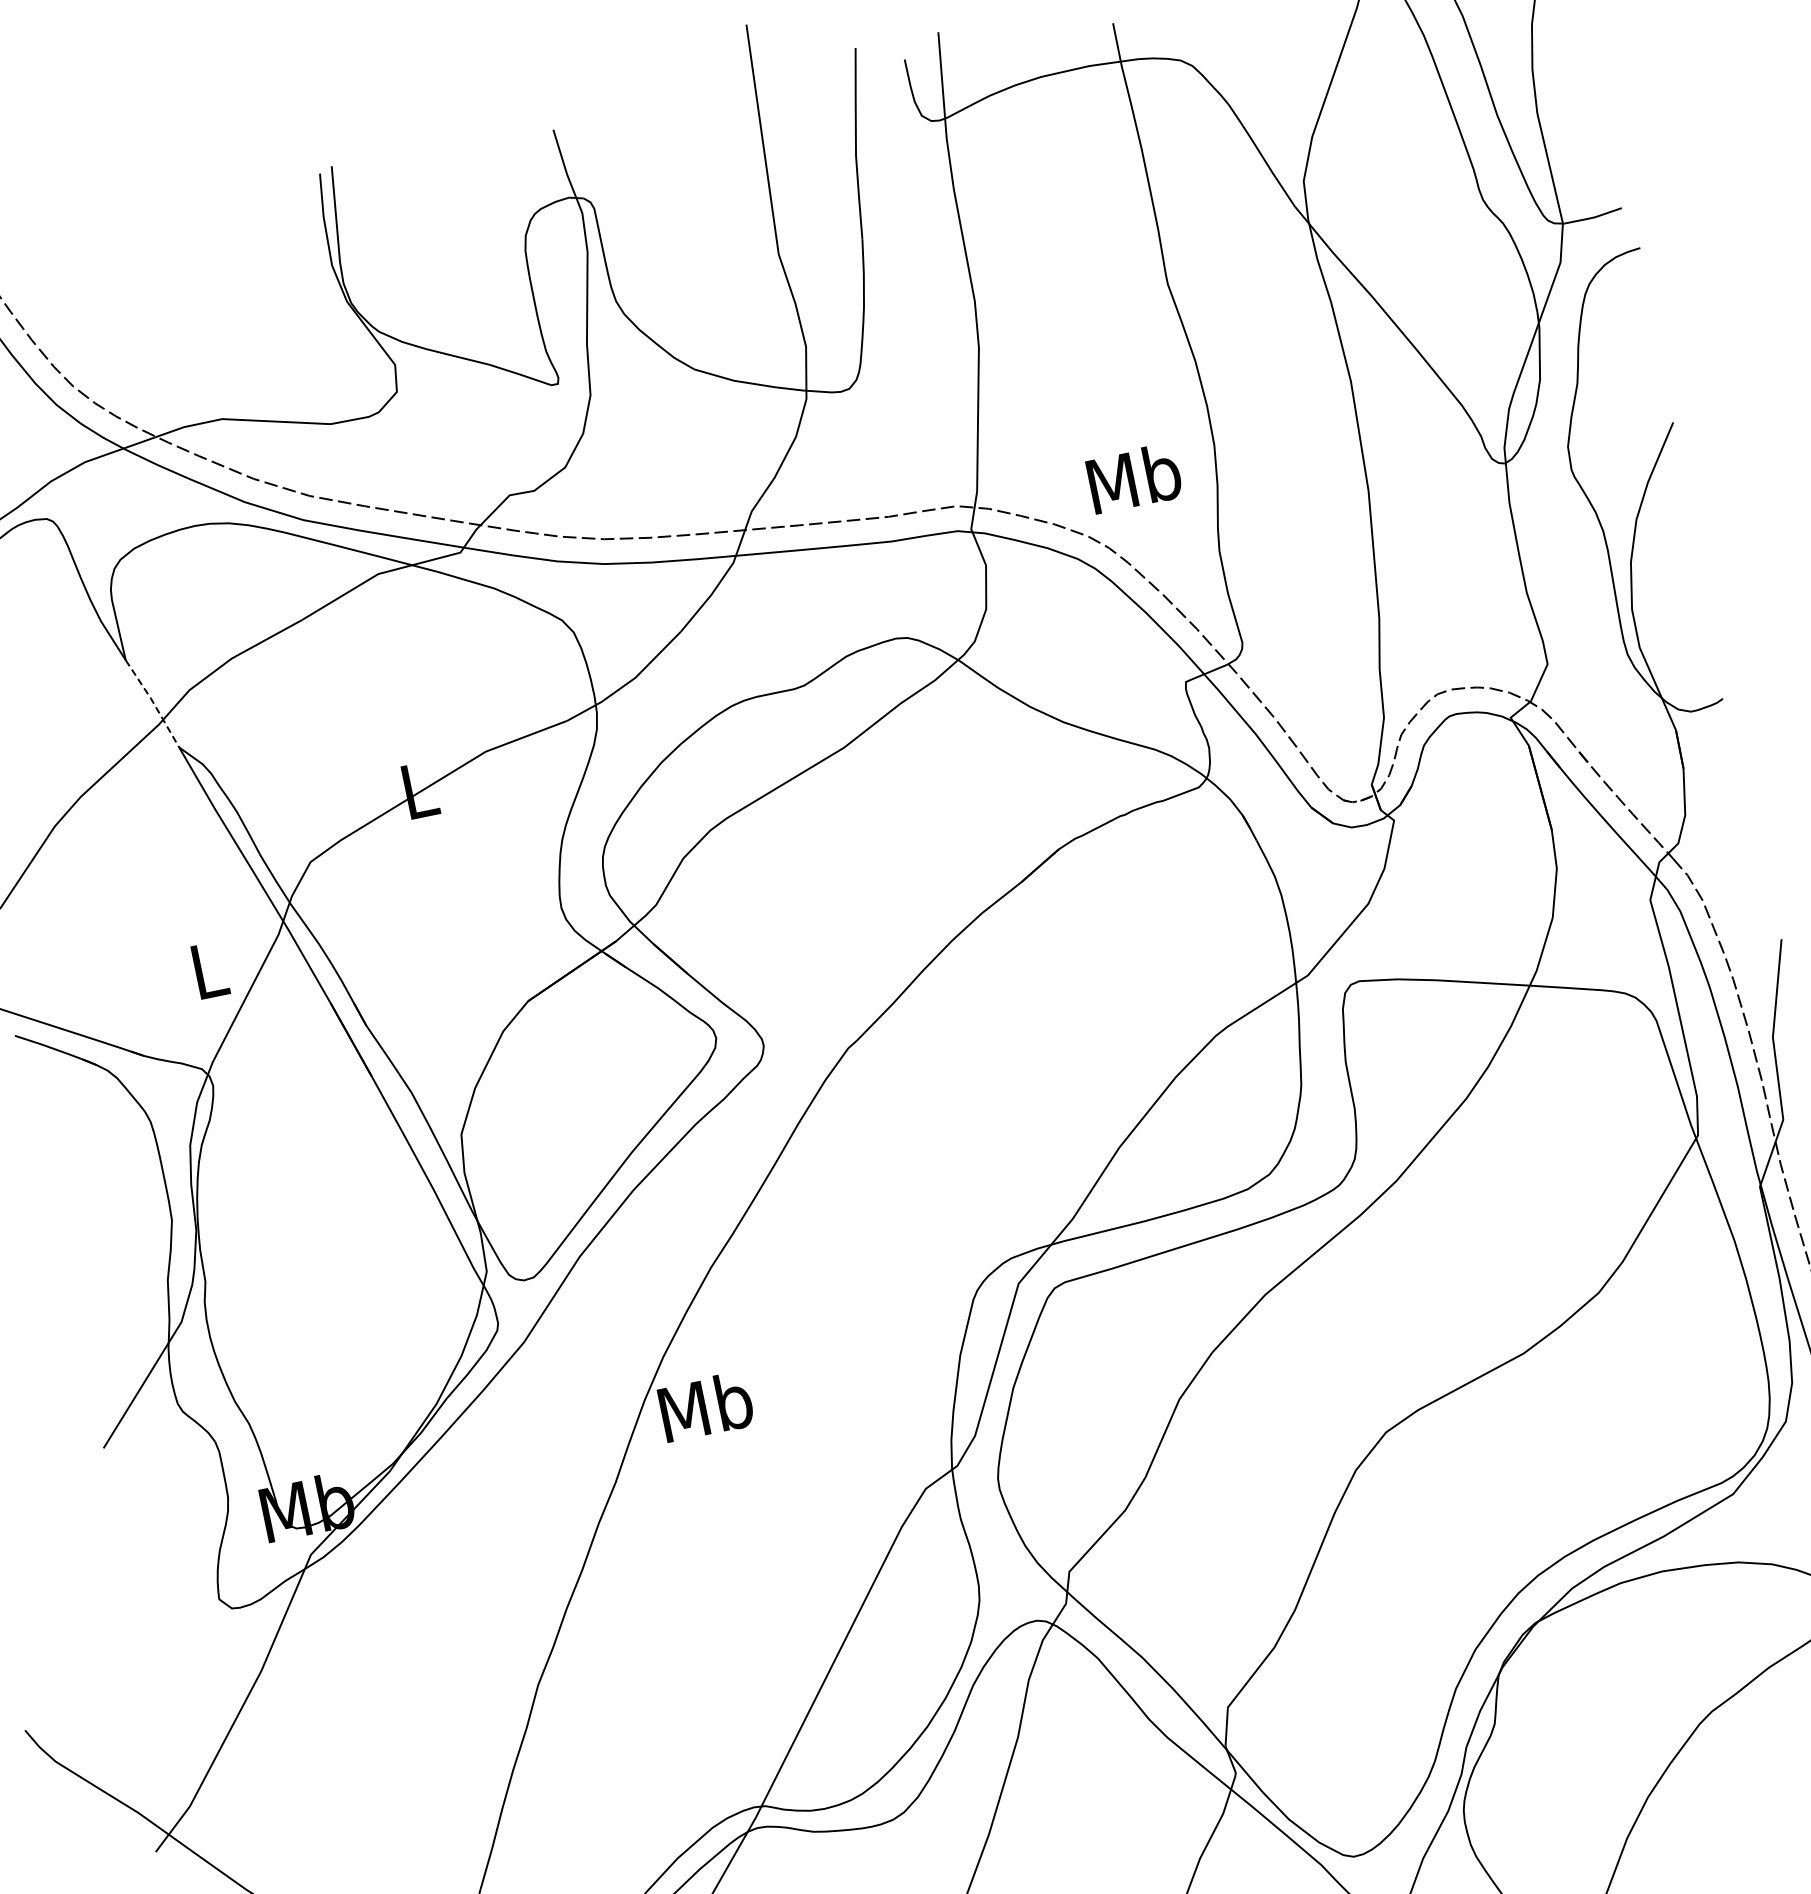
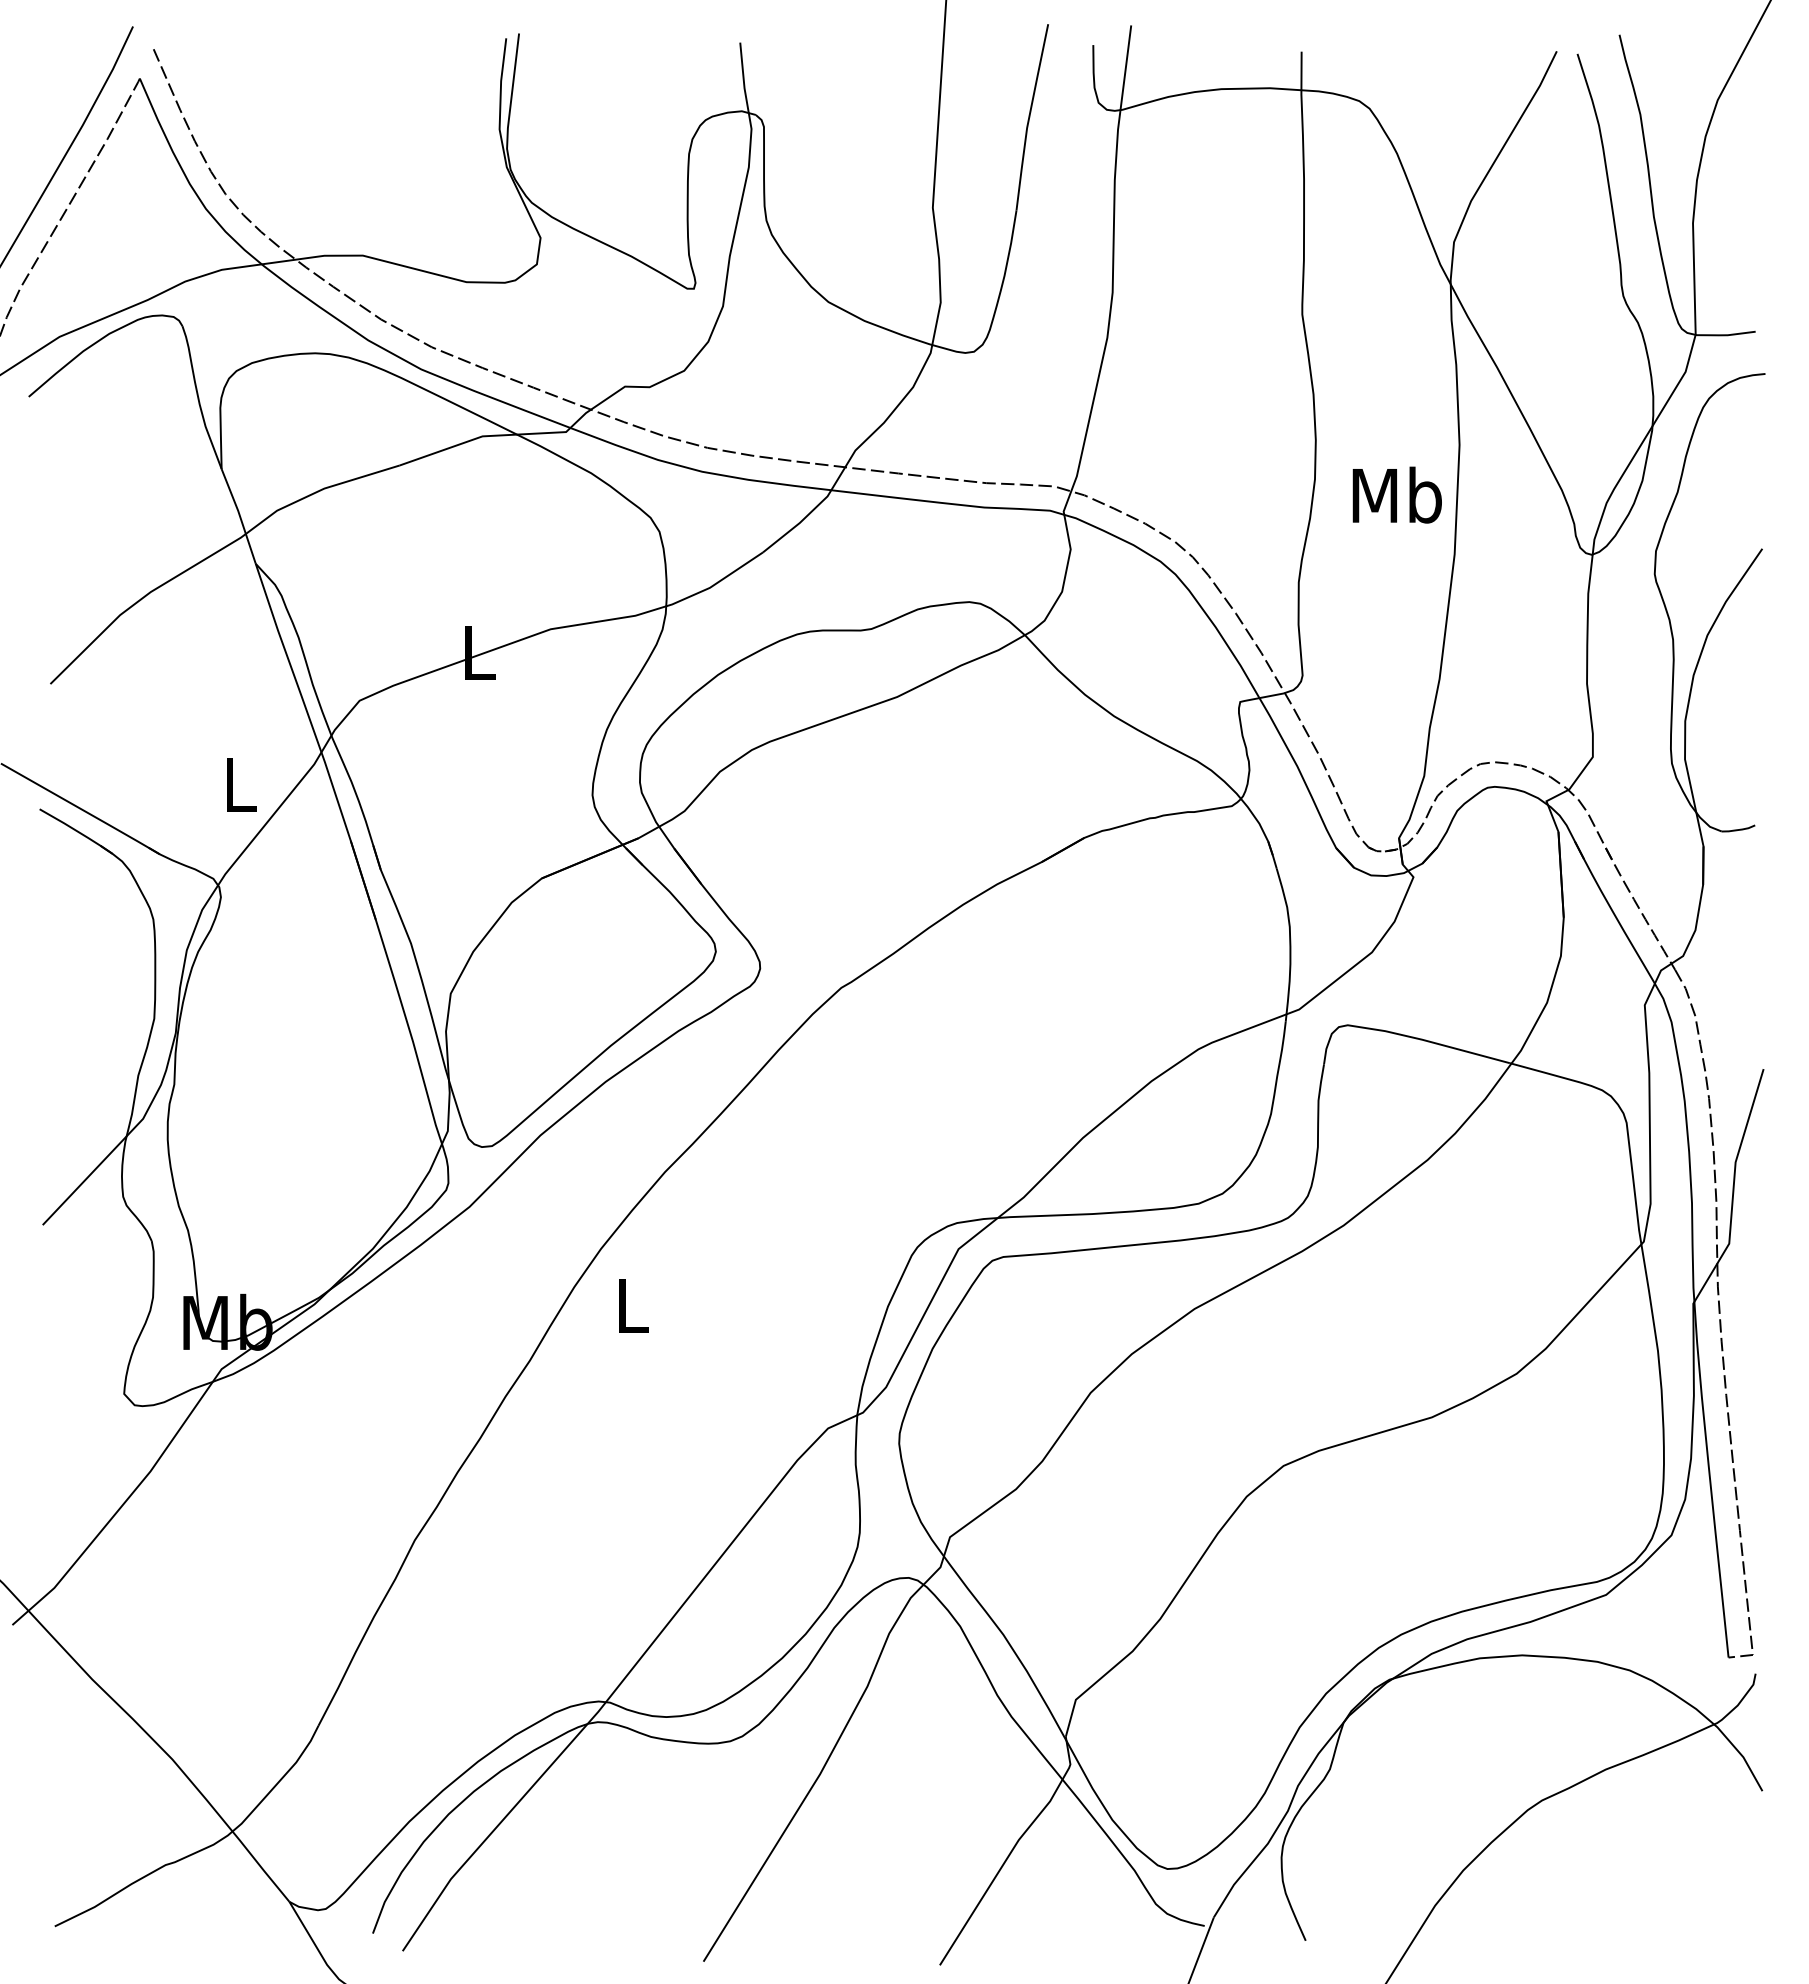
text: (1133, 477) -> (1396, 494), moved
line: (153, 702) -> (239, 515), dashed -> solid
text: (705, 1405) -> (632, 1304), Mb -> L

